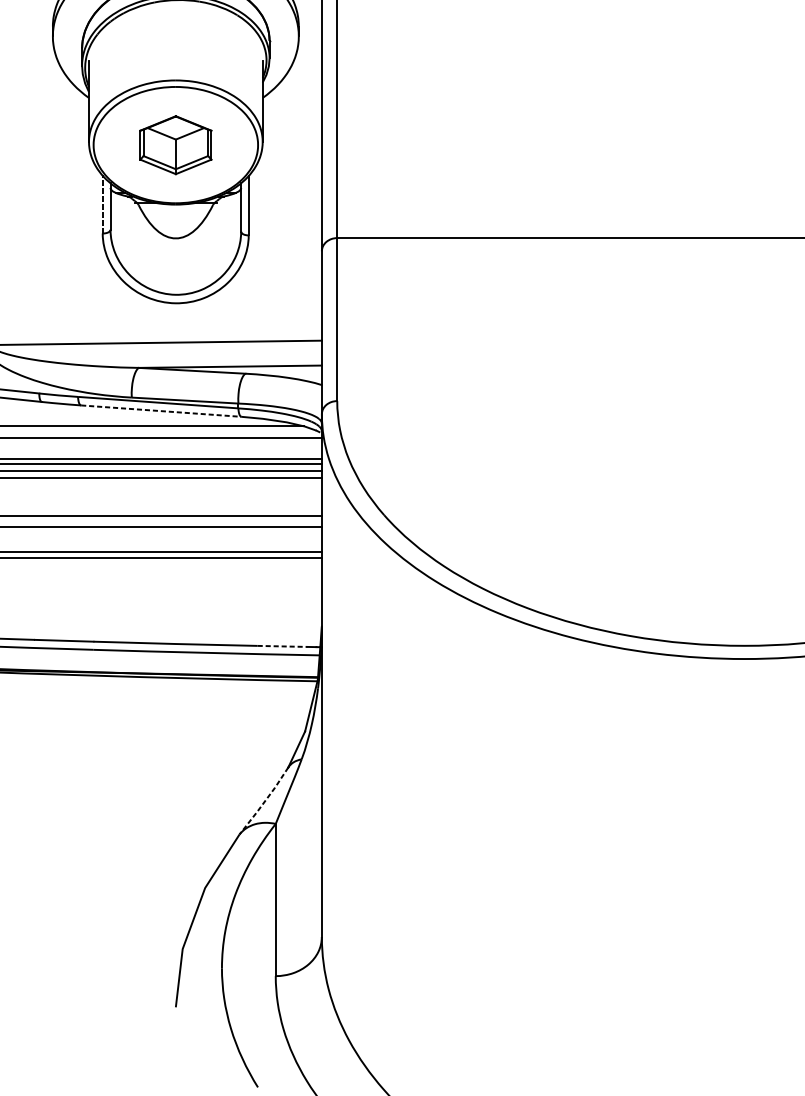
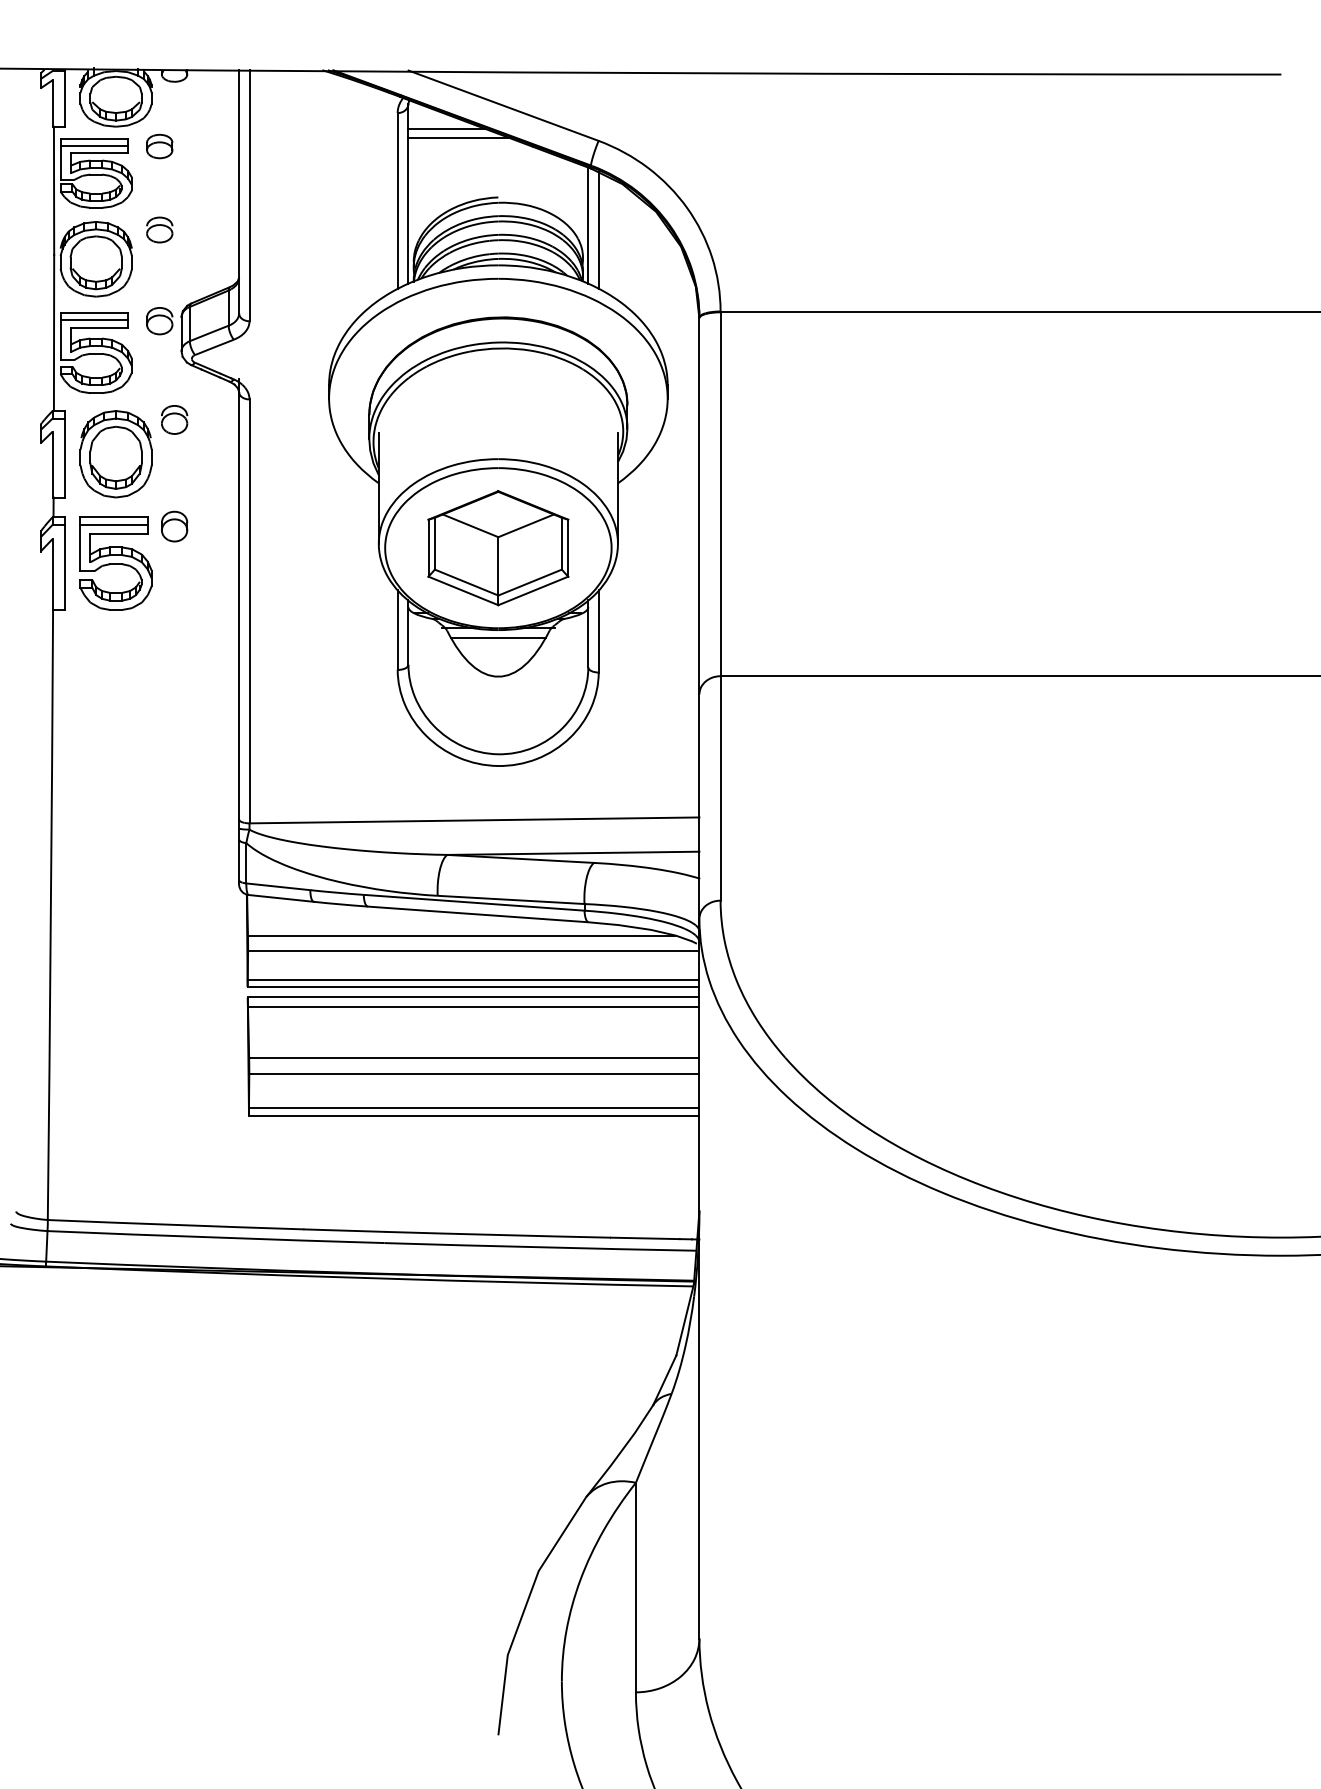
part: (175, 145) -> (498, 548), size x1.43
line: (102, 204) -> (397, 629), dashed -> solid
line: (175, 209) -> (498, 637), added
line: (161, 411) -> (478, 914), dashed -> solid
line: (282, 646) -> (645, 1238), dashed -> solid
line: (264, 801) -> (620, 1451), dashed -> solid

